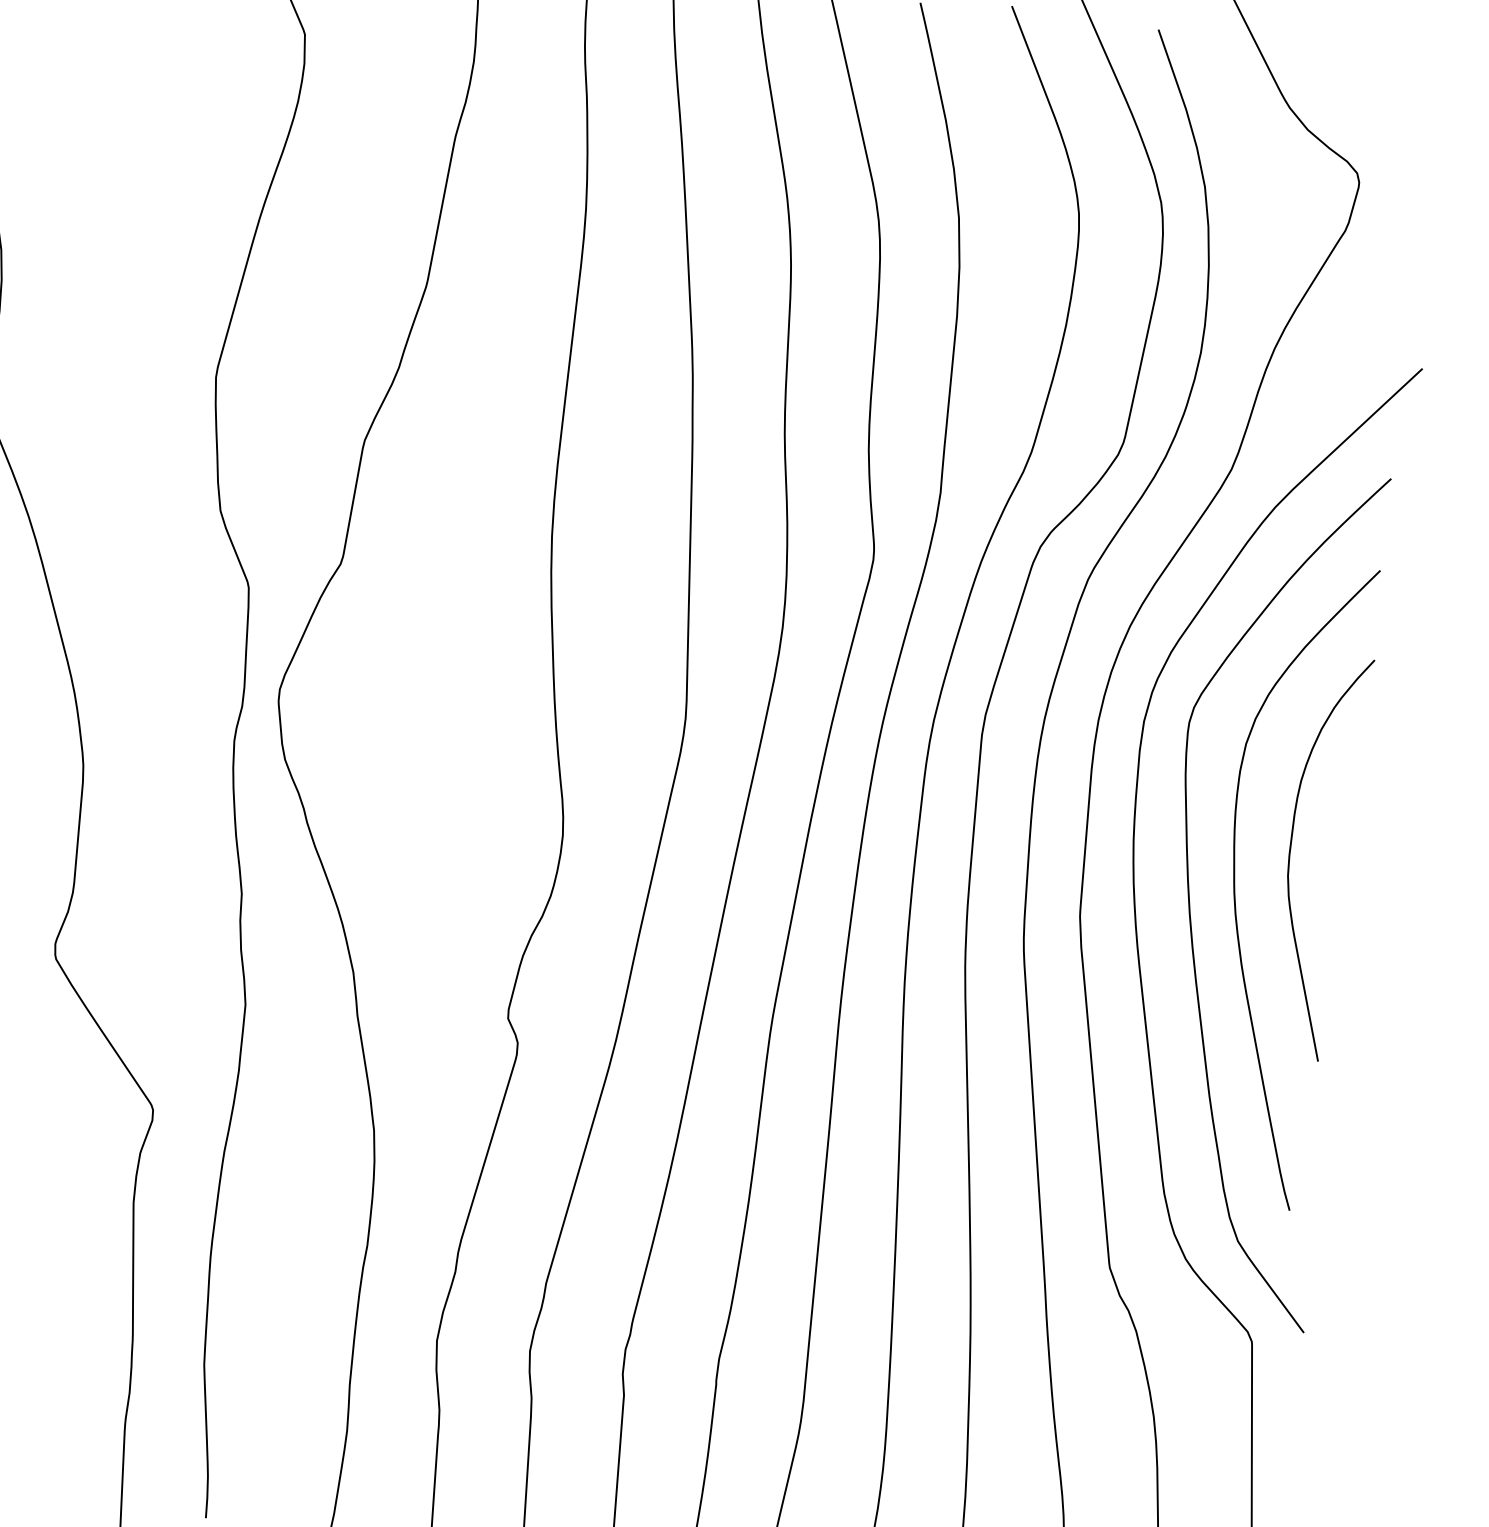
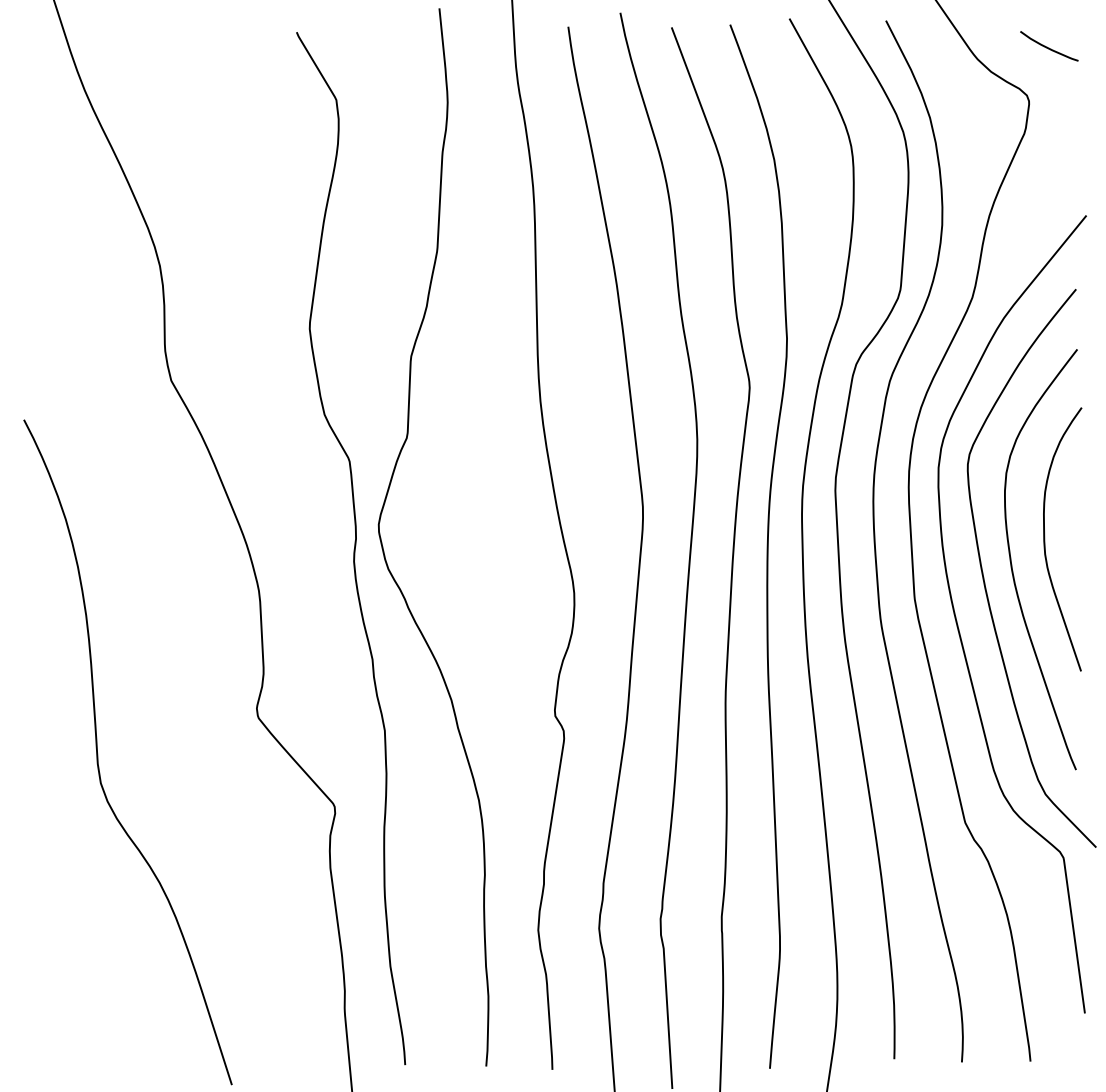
curve: (1401, 105) -> (1049, 47), added

